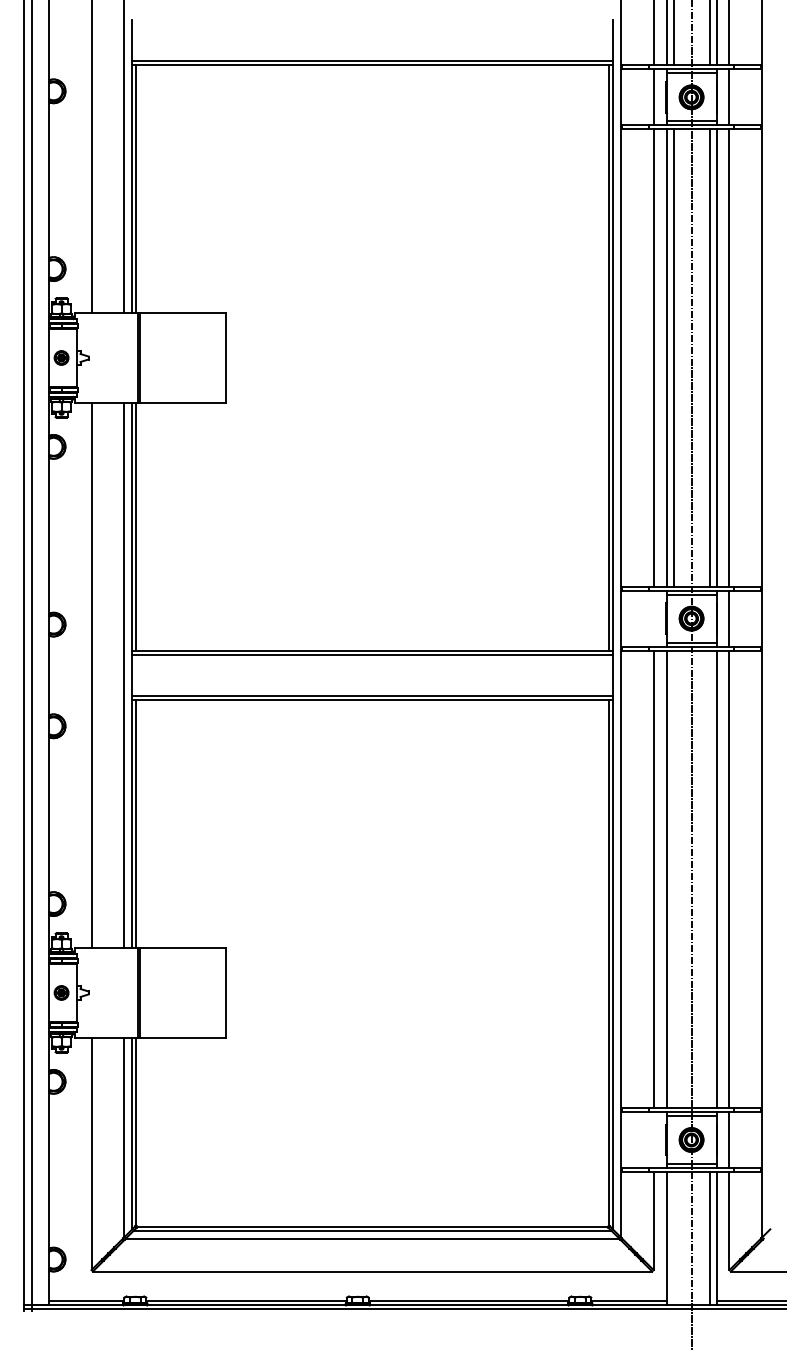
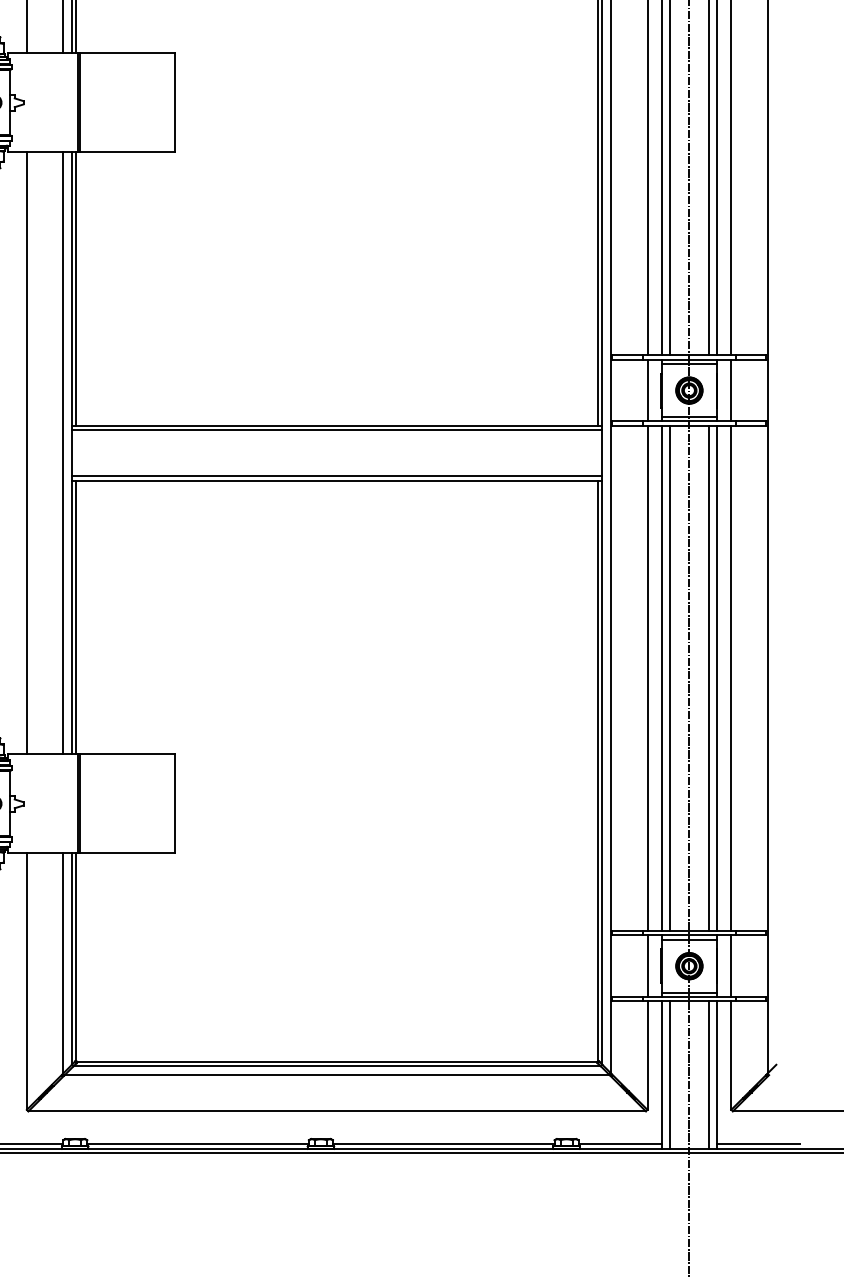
line: (653, 618) -> (647, 390), added
line: (673, 879) -> (669, 678), added
line: (709, 879) -> (709, 678), added
line: (653, 1139) -> (647, 965), added
line: (673, 1238) -> (669, 1074), added

